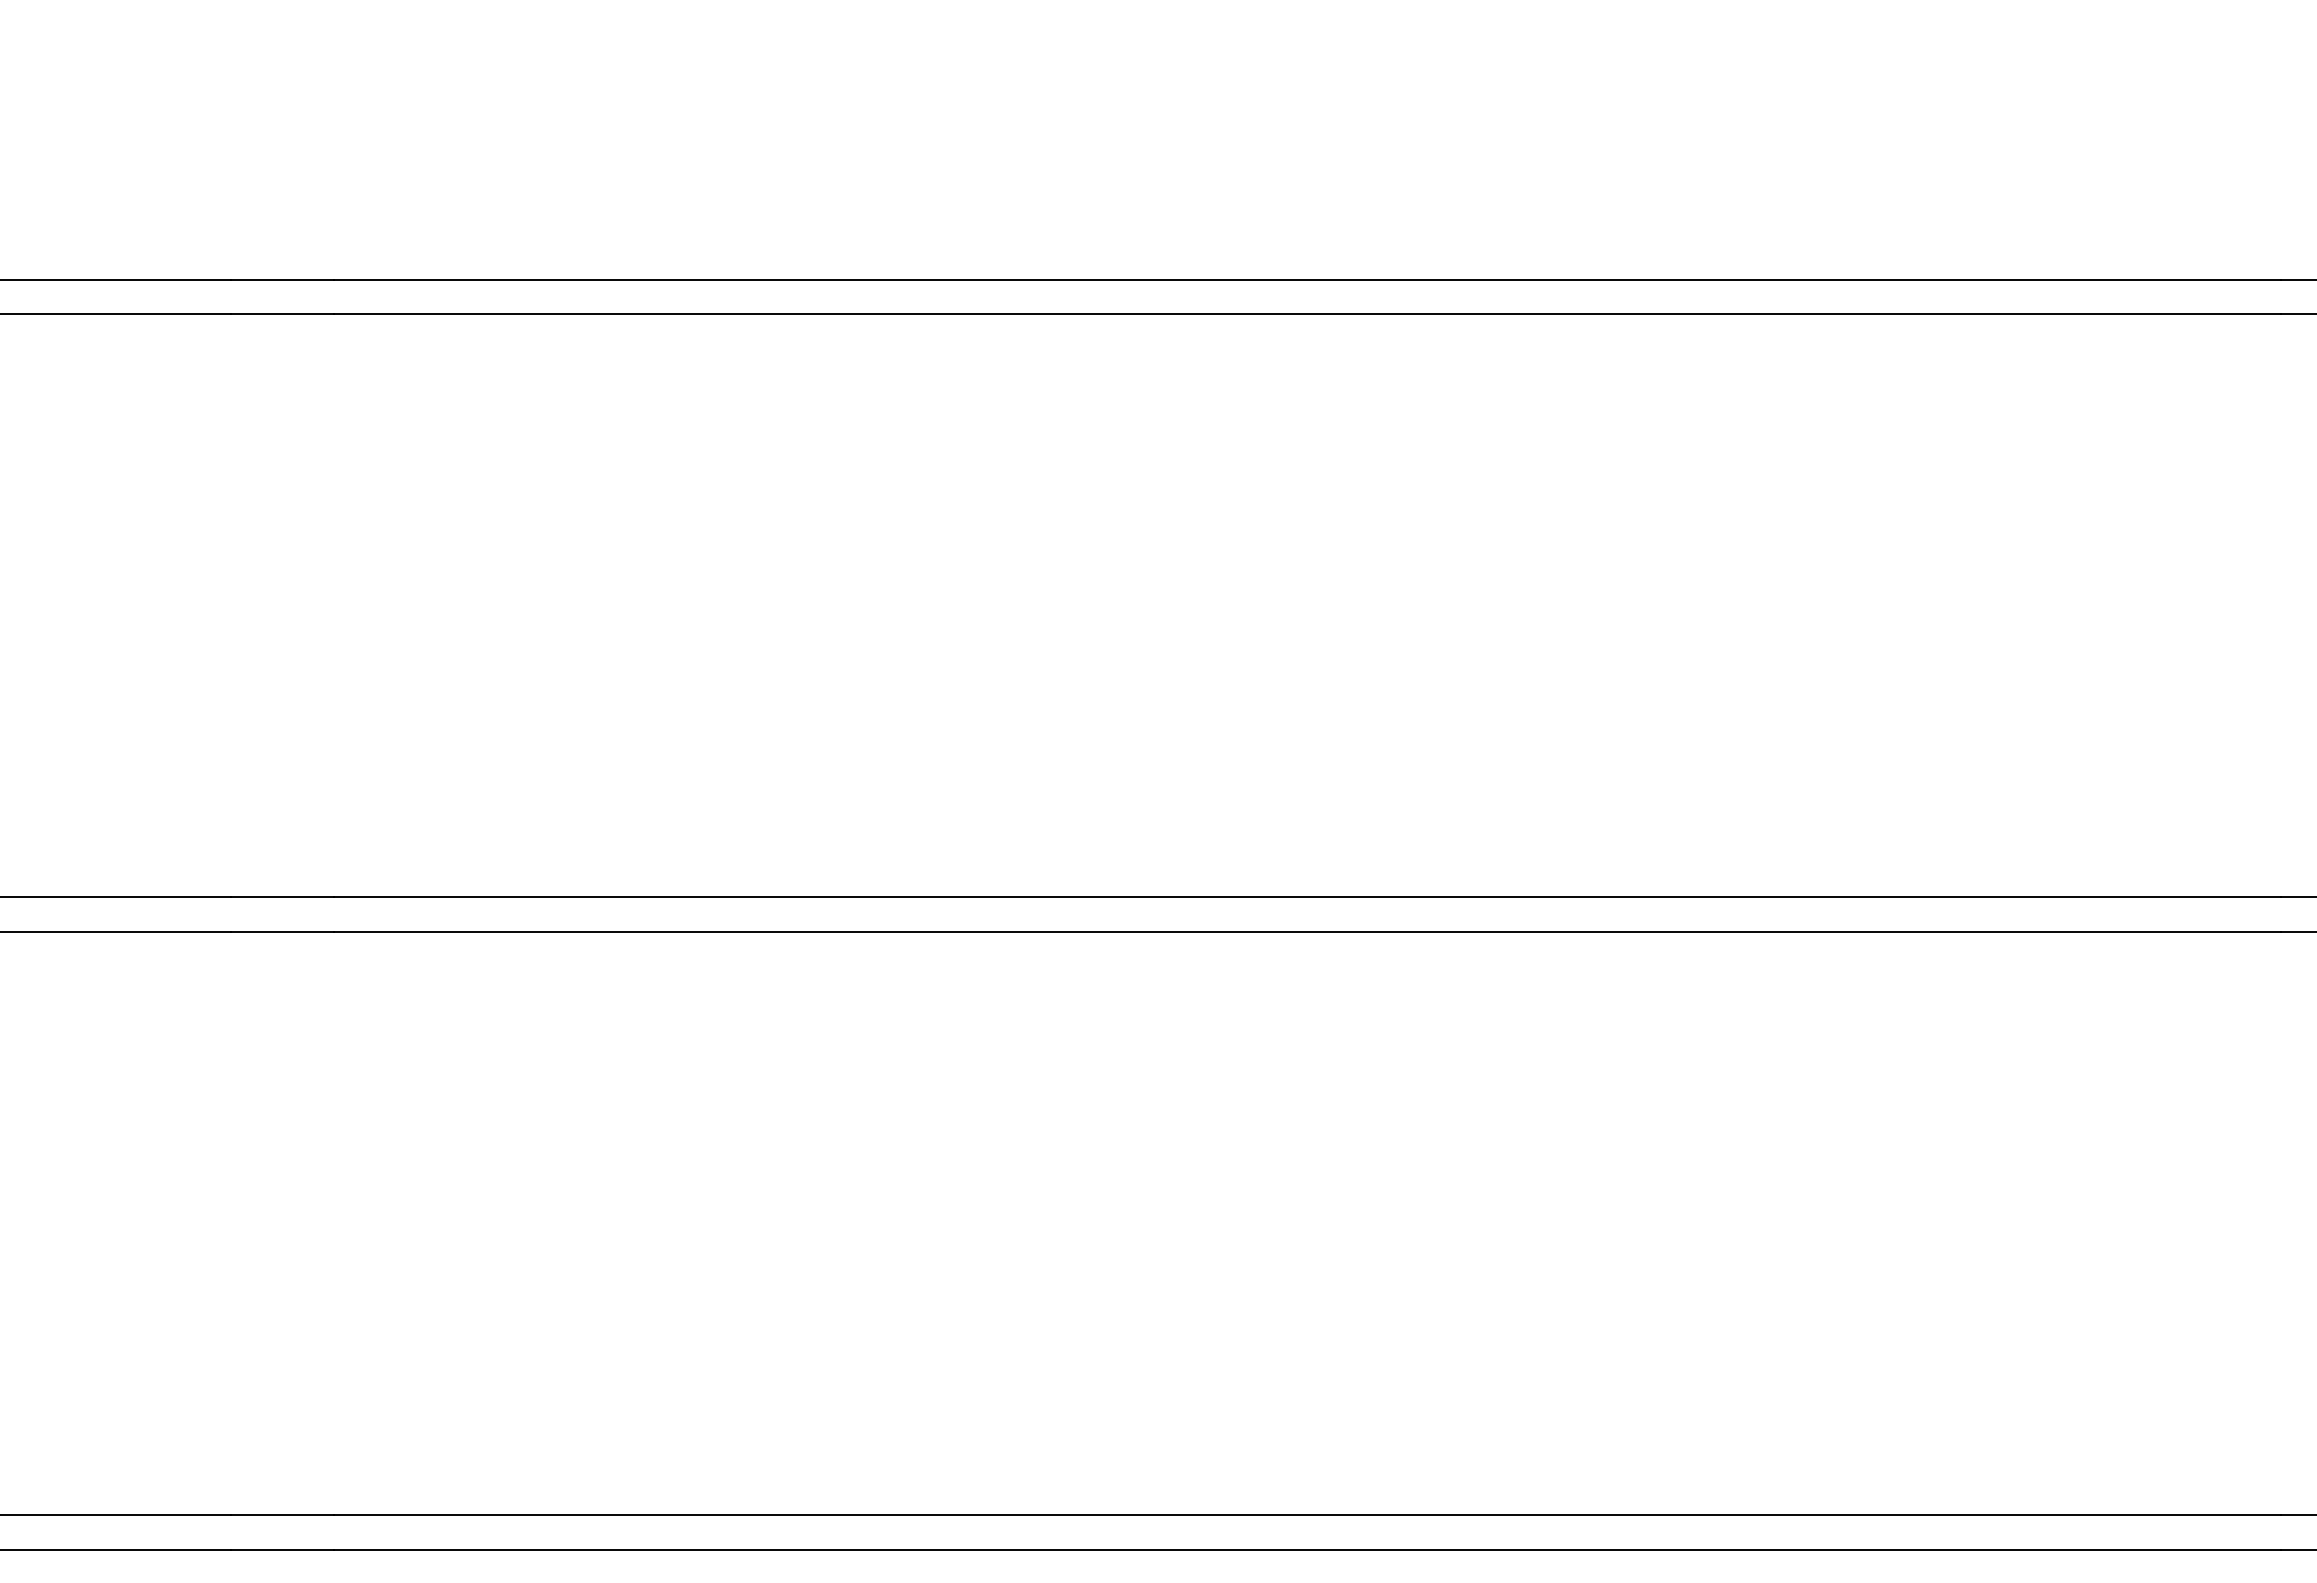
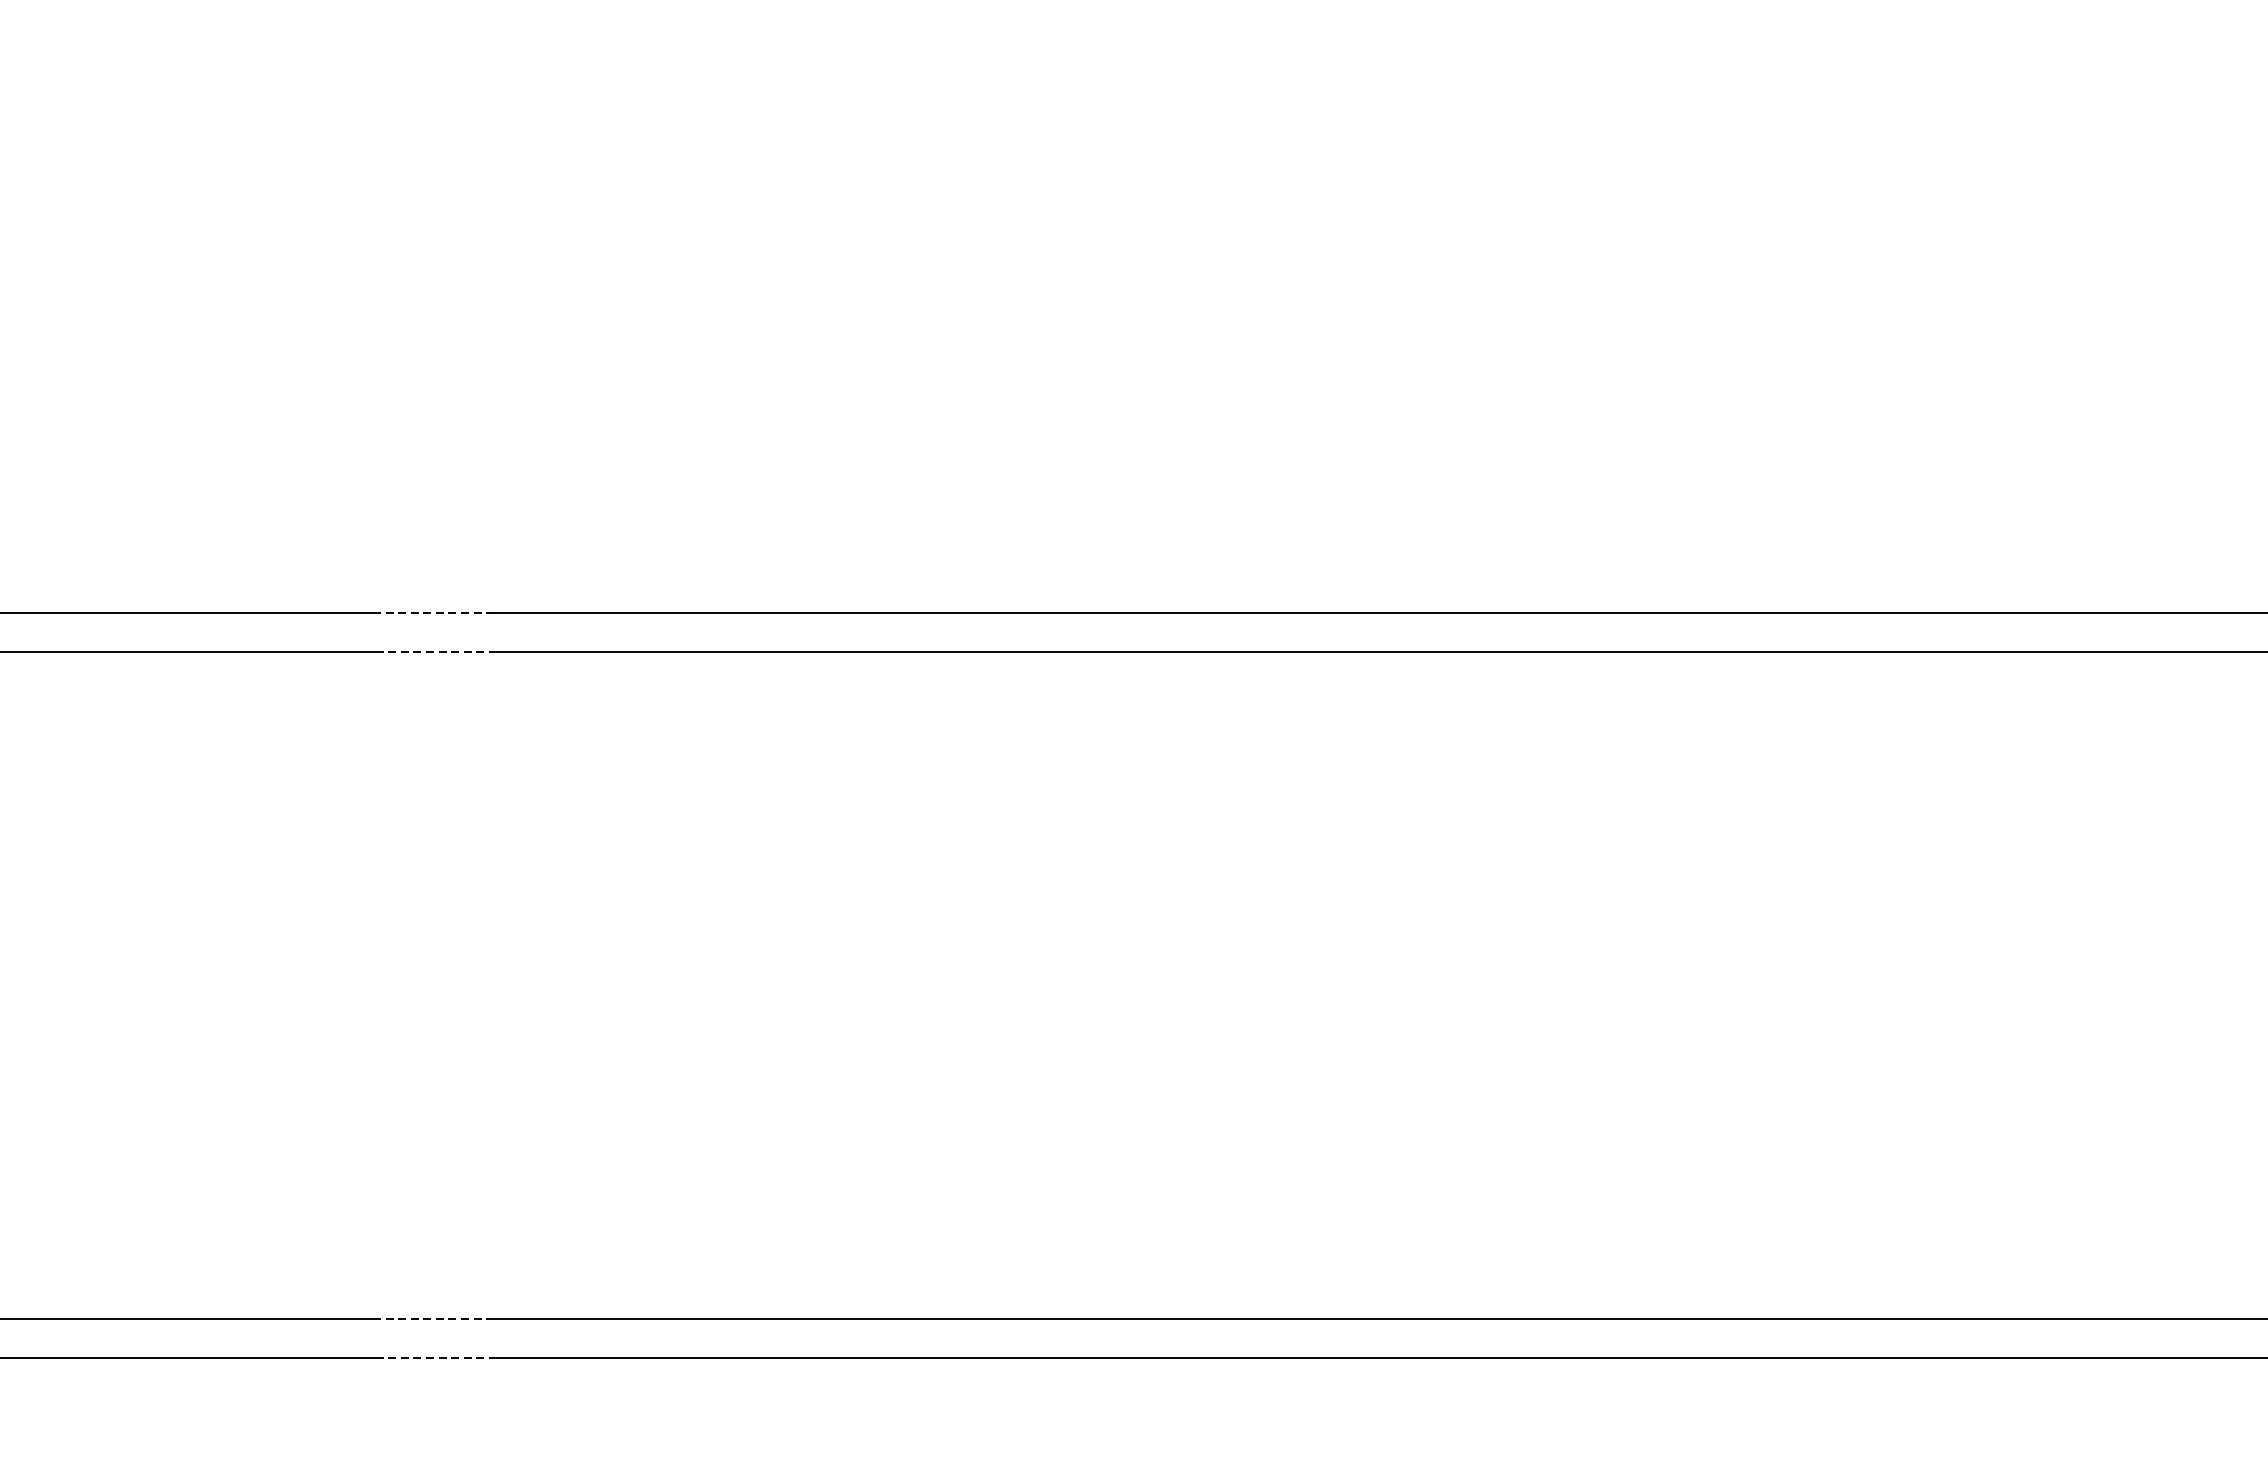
line: (282, 897) -> (434, 612), solid -> dashed
line: (282, 932) -> (434, 652), solid -> dashed
line: (282, 1515) -> (434, 1319), solid -> dashed
line: (282, 1550) -> (434, 1359), solid -> dashed

